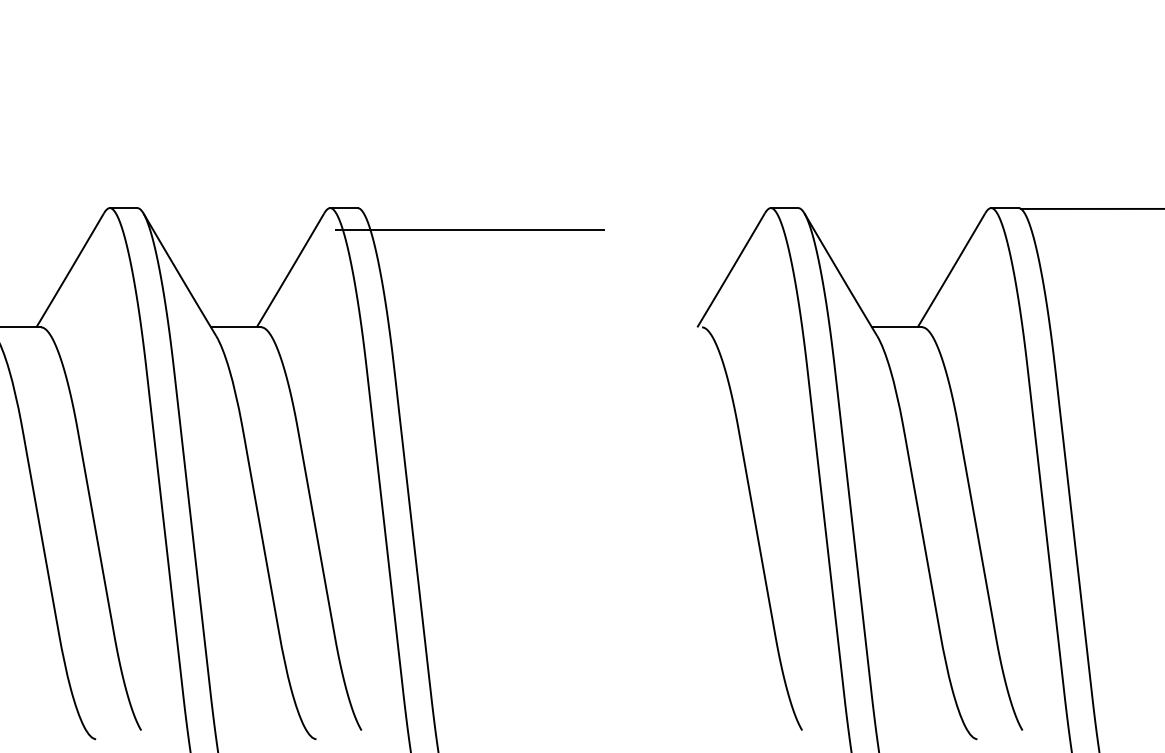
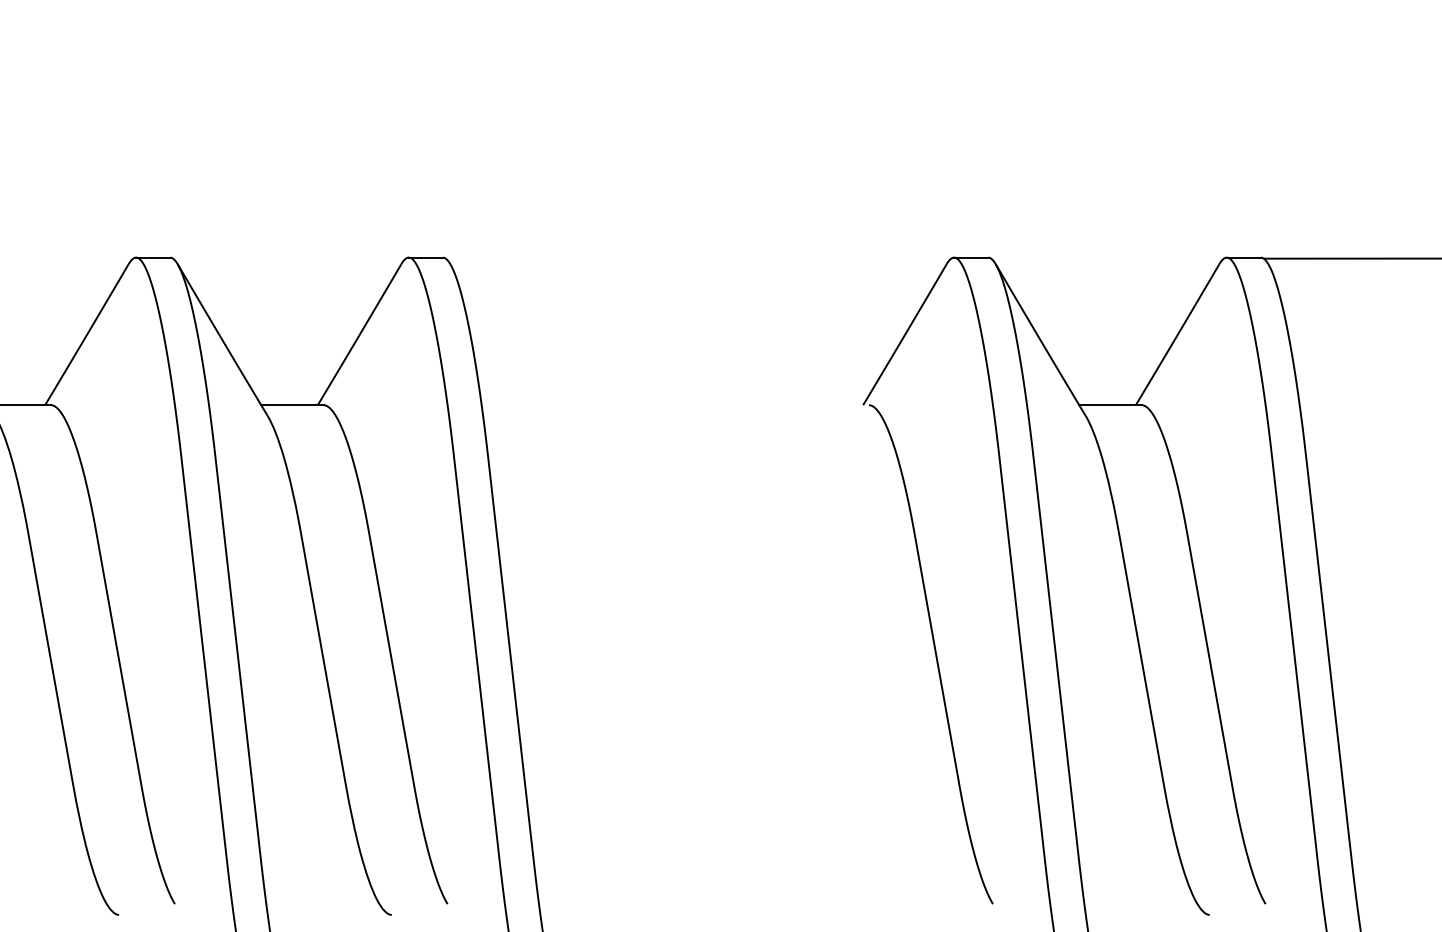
hatch: (470, 229) -> (582, 284), removed

